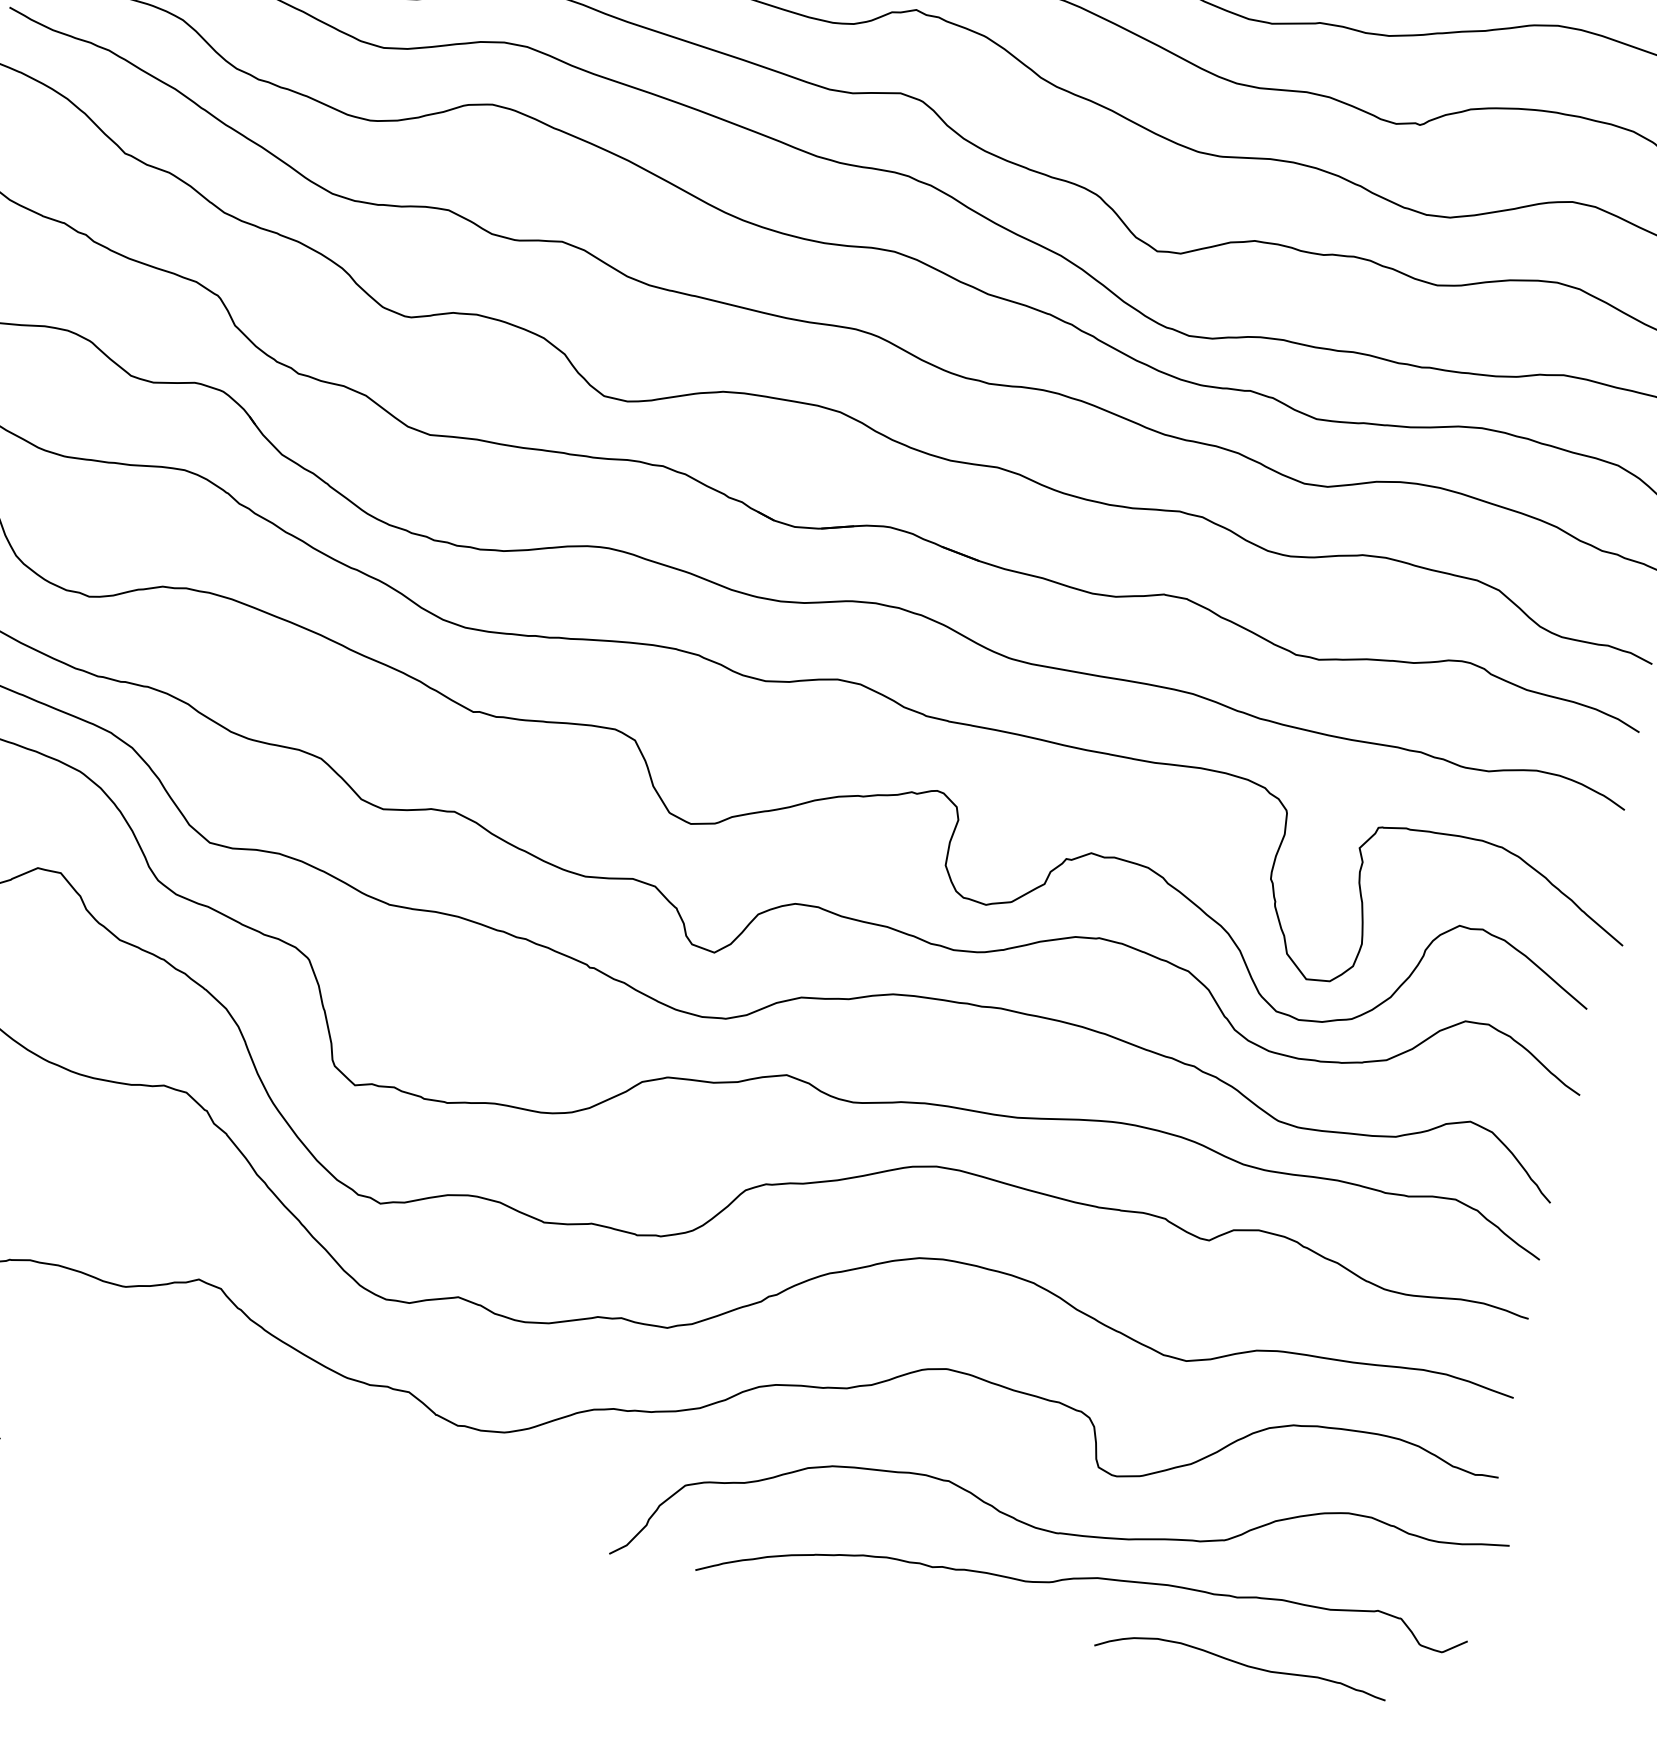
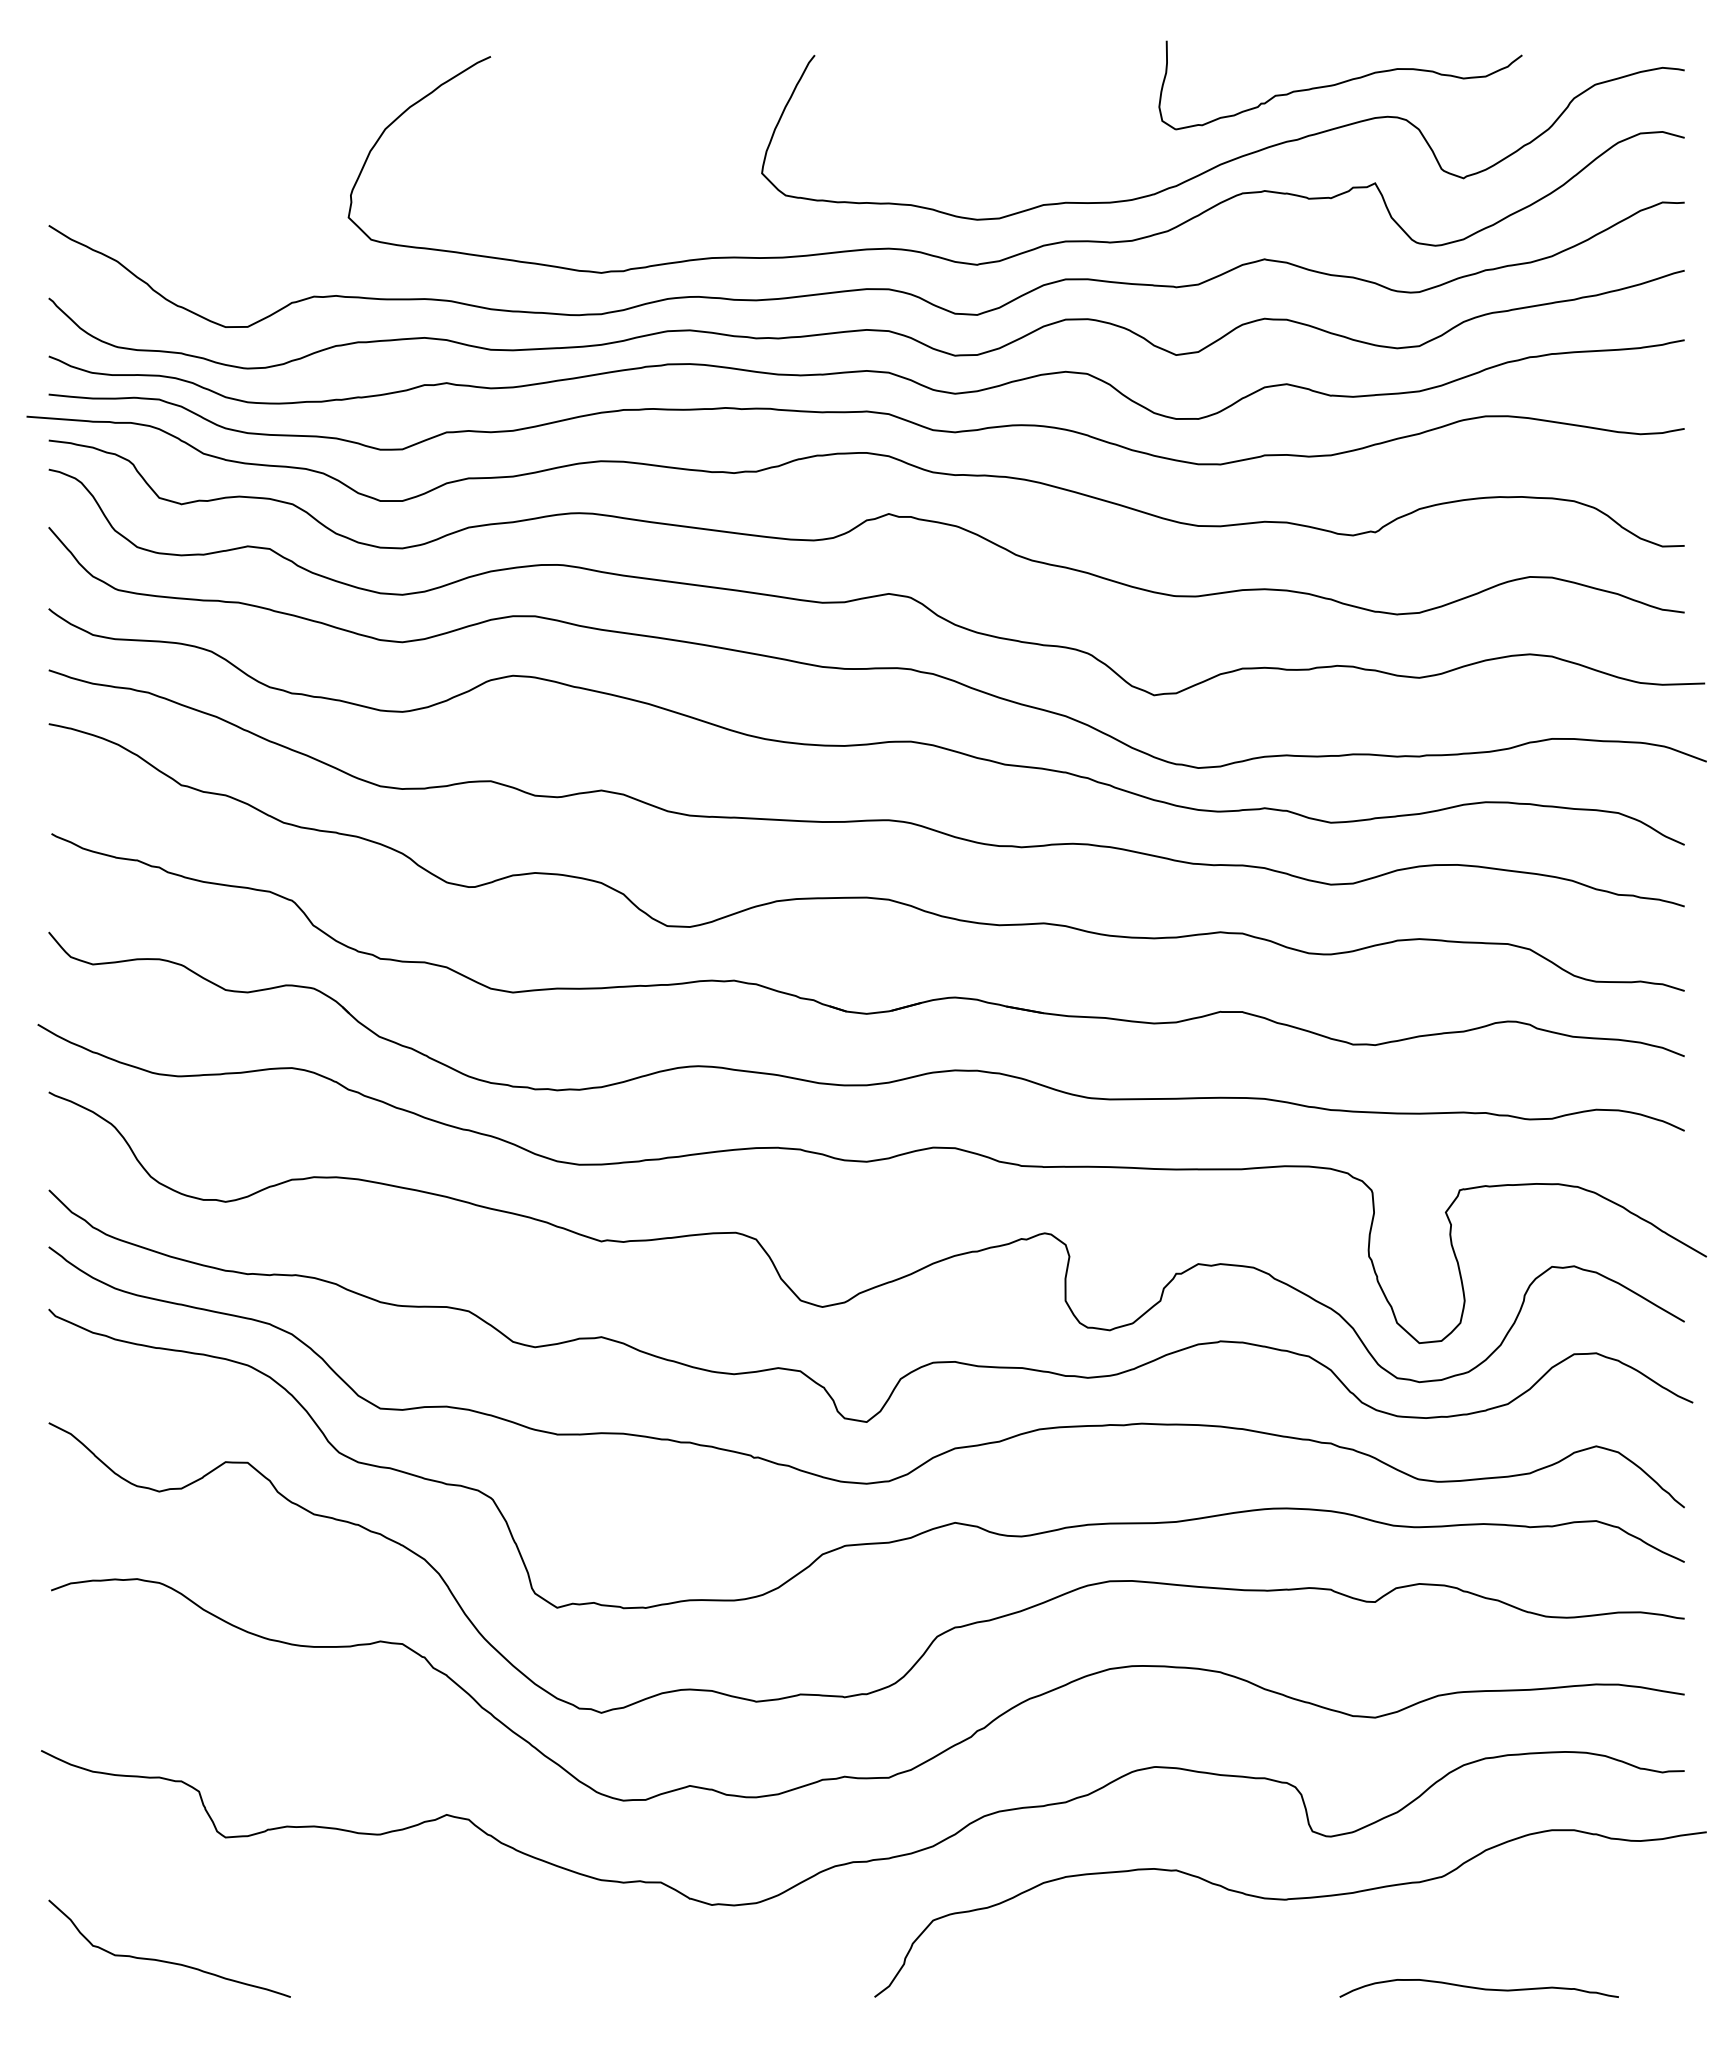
curve: (1081, 1579) -> (1316, 1938), removed

